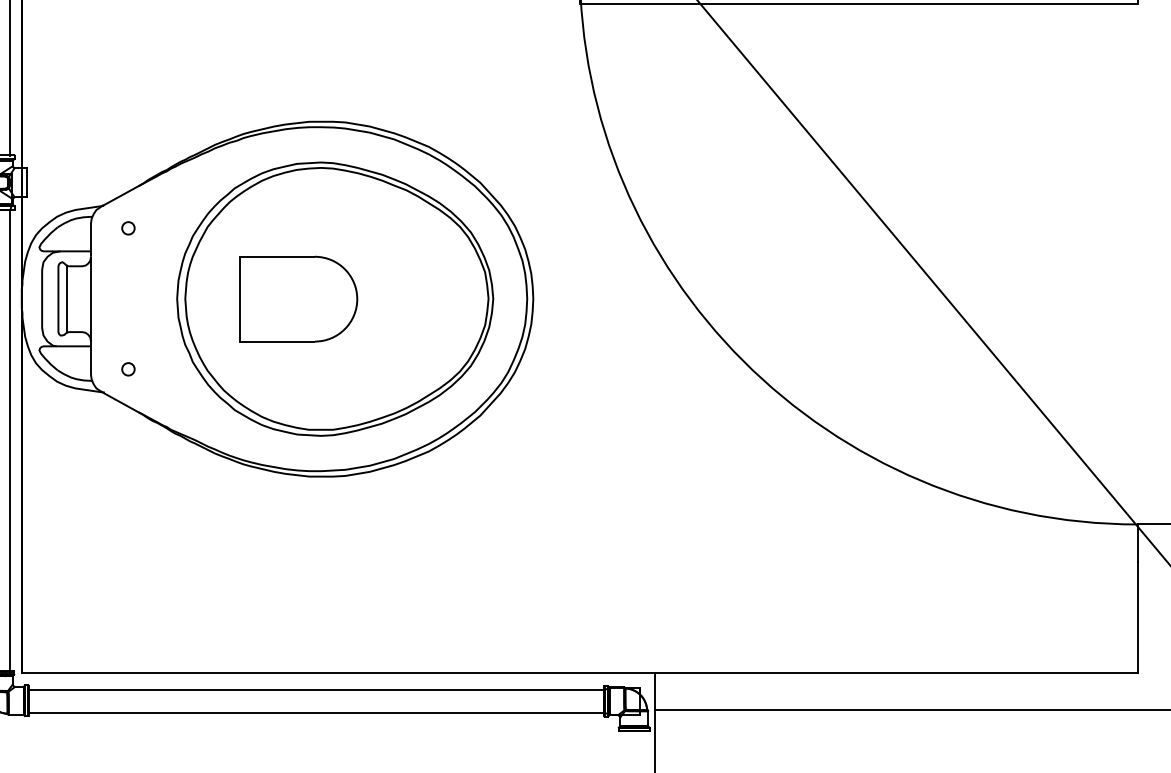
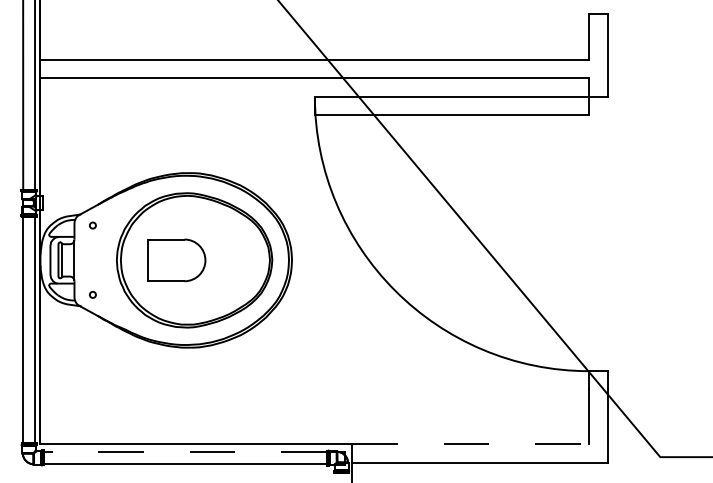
line: (896, 673) -> (470, 444), solid -> dashed
line: (316, 689) -> (185, 452), solid -> dashed

